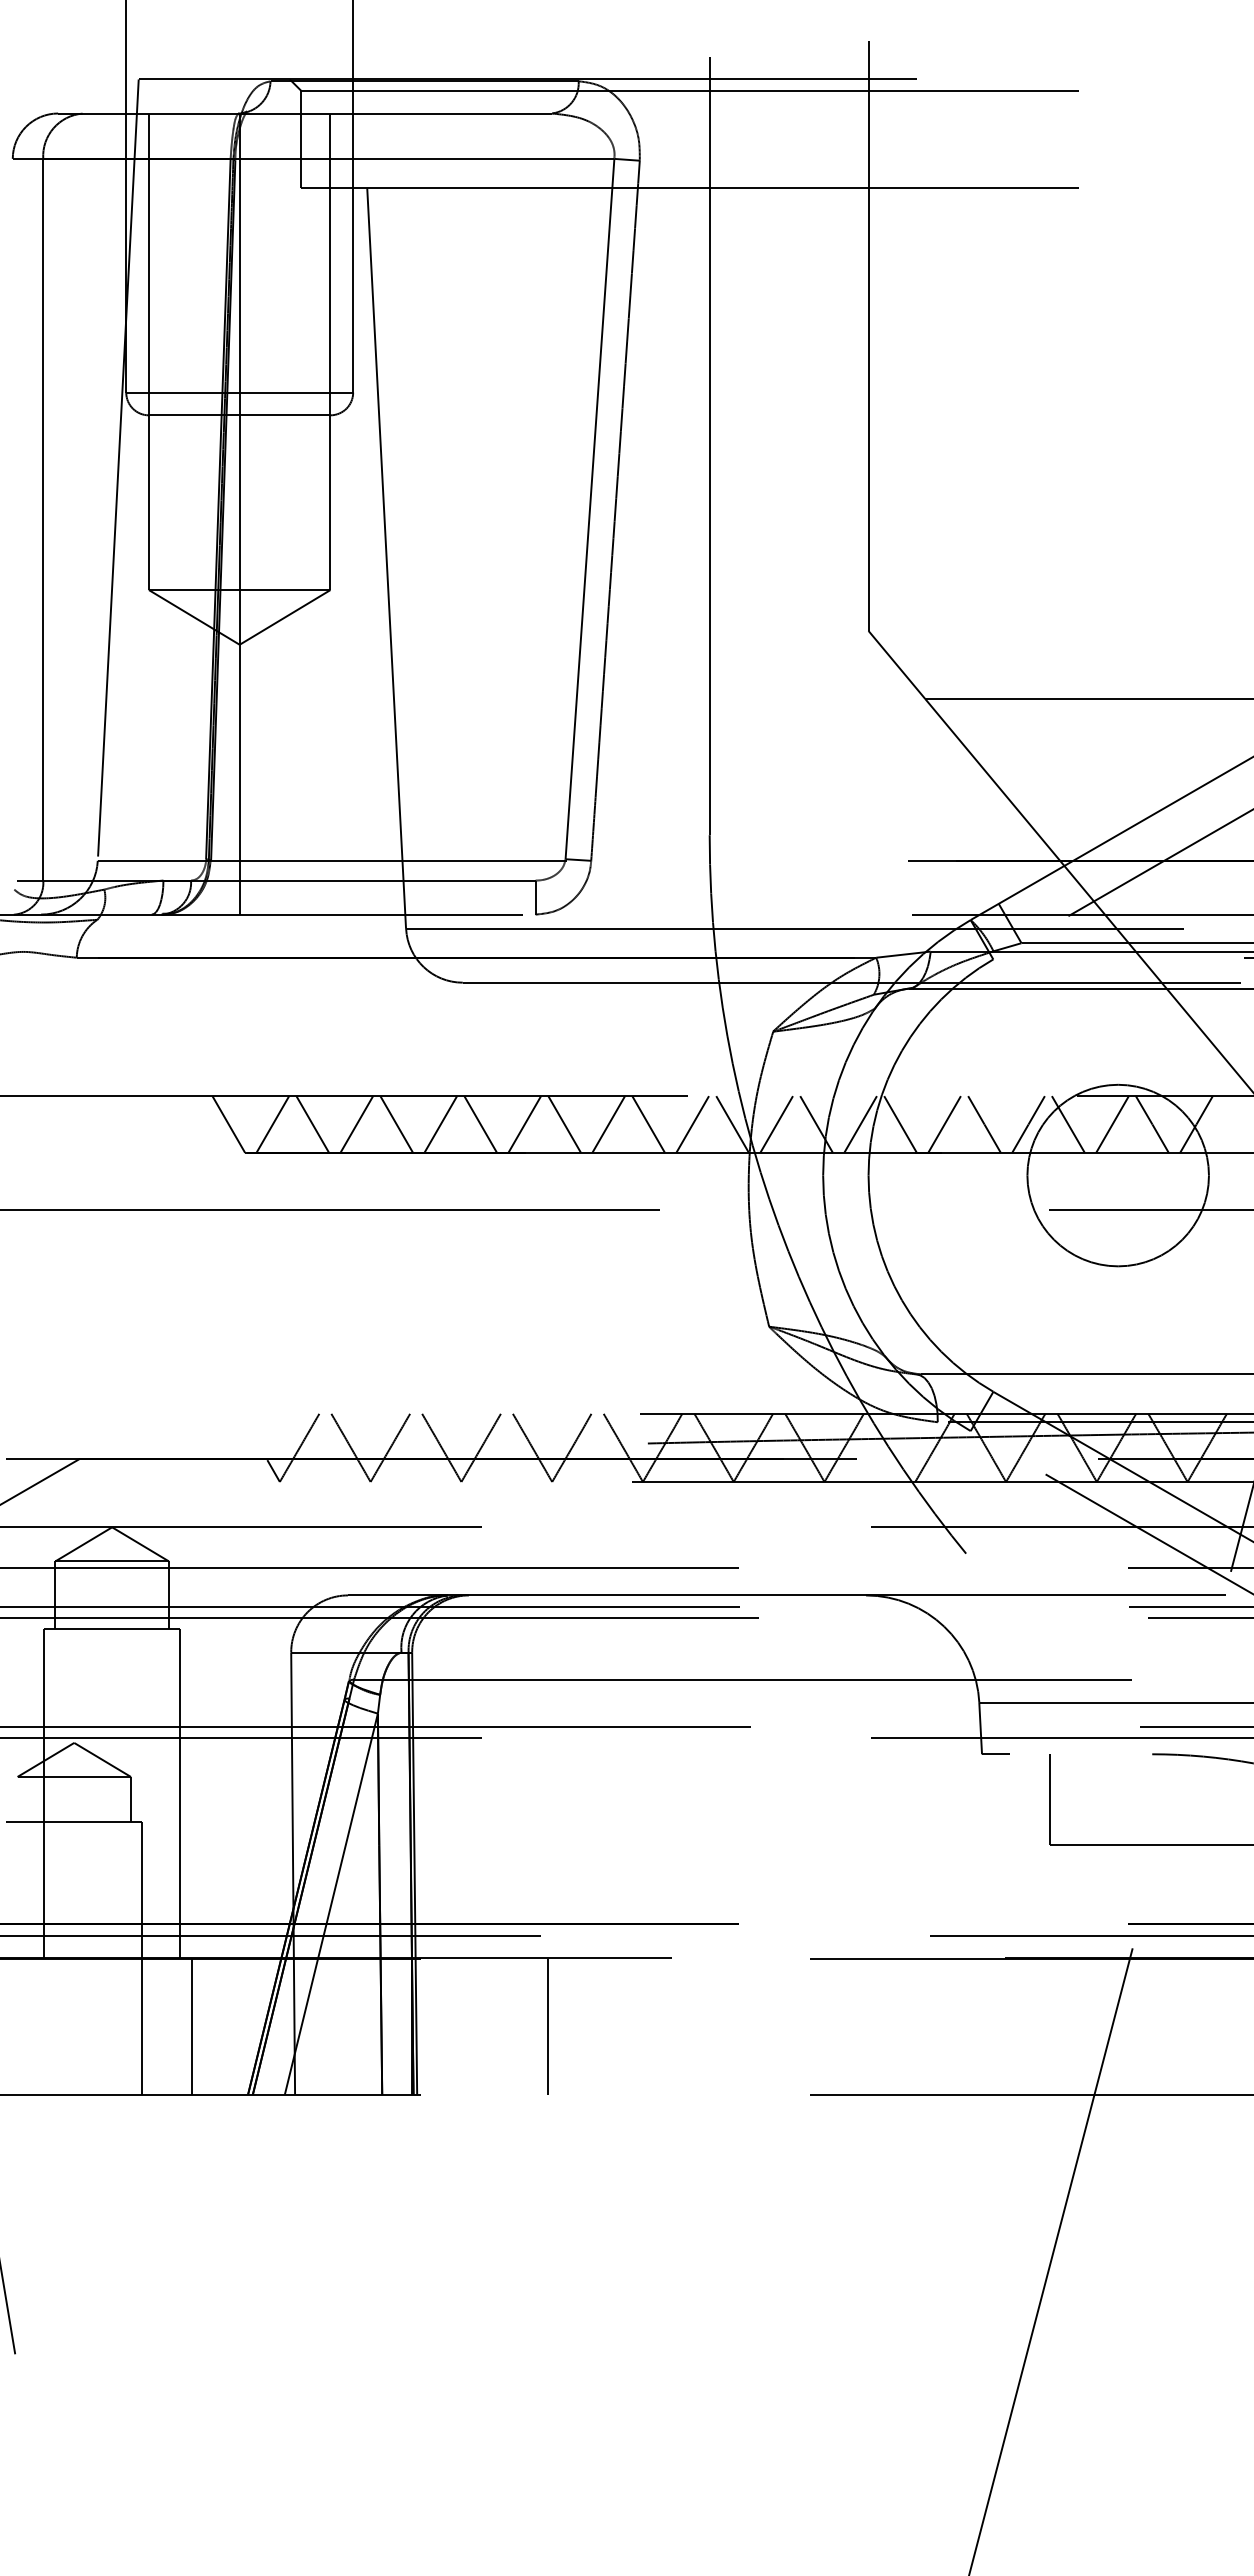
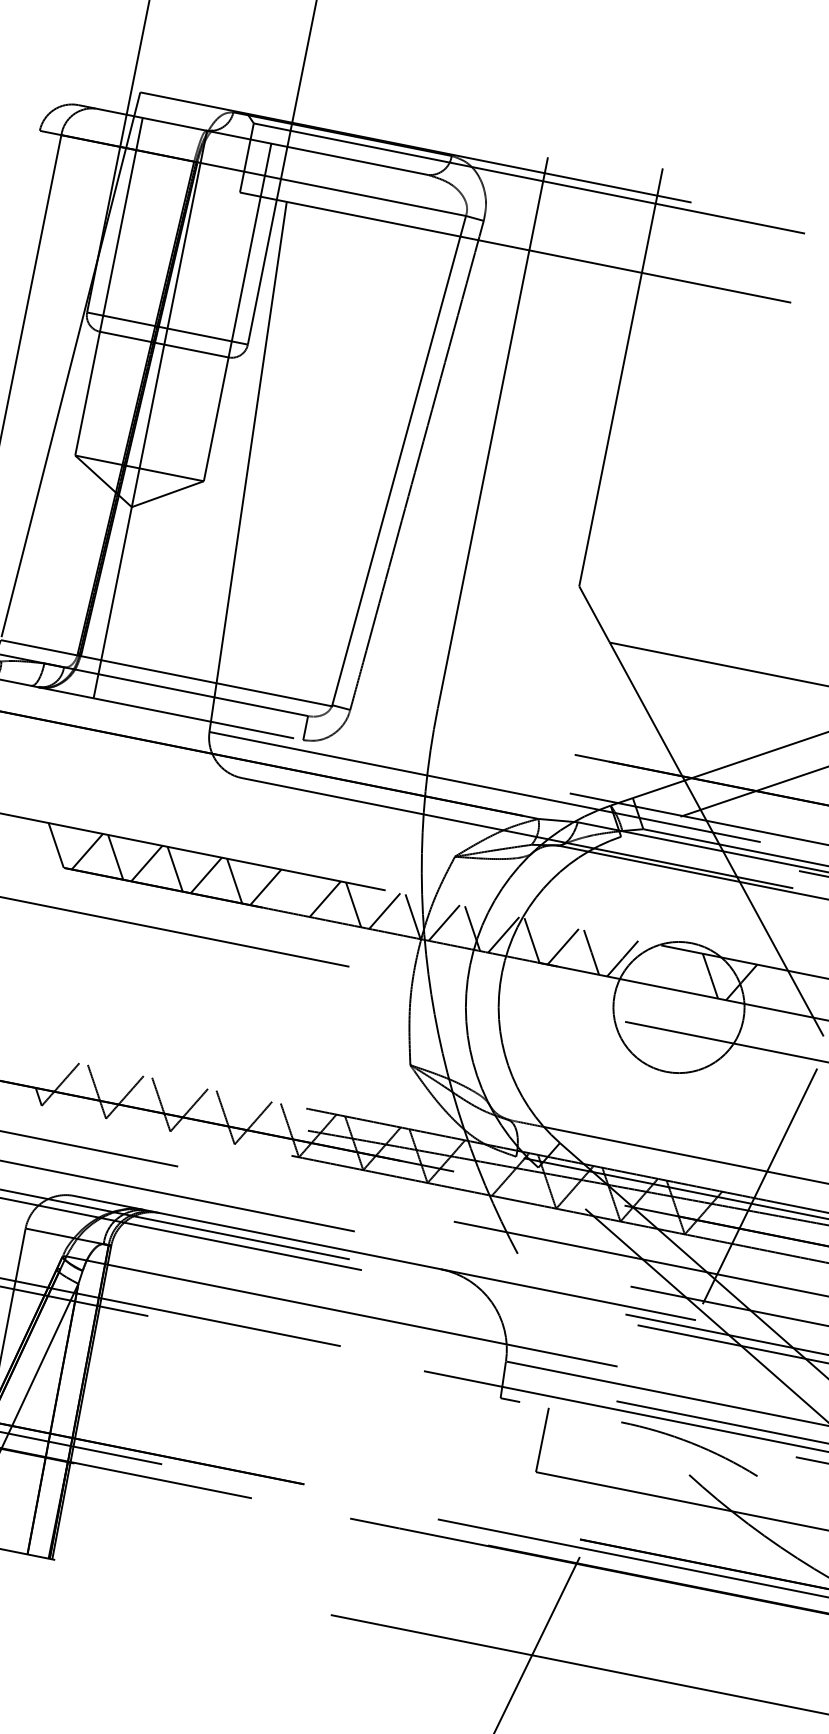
line: (564, 1124) -> (294, 892), removed
line: (1067, 1124) -> (650, 964), removed
line: (1112, 1124) -> (682, 970), removed
line: (548, 2026) -> (154, 1529), removed

